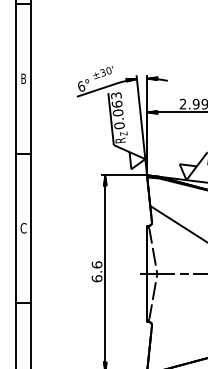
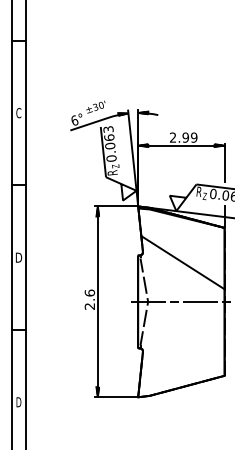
text: (23, 79) -> (18, 113), B -> C
text: (23, 228) -> (18, 257), C -> D
text: (96, 278) -> (89, 306), 6.6 -> 2.6

